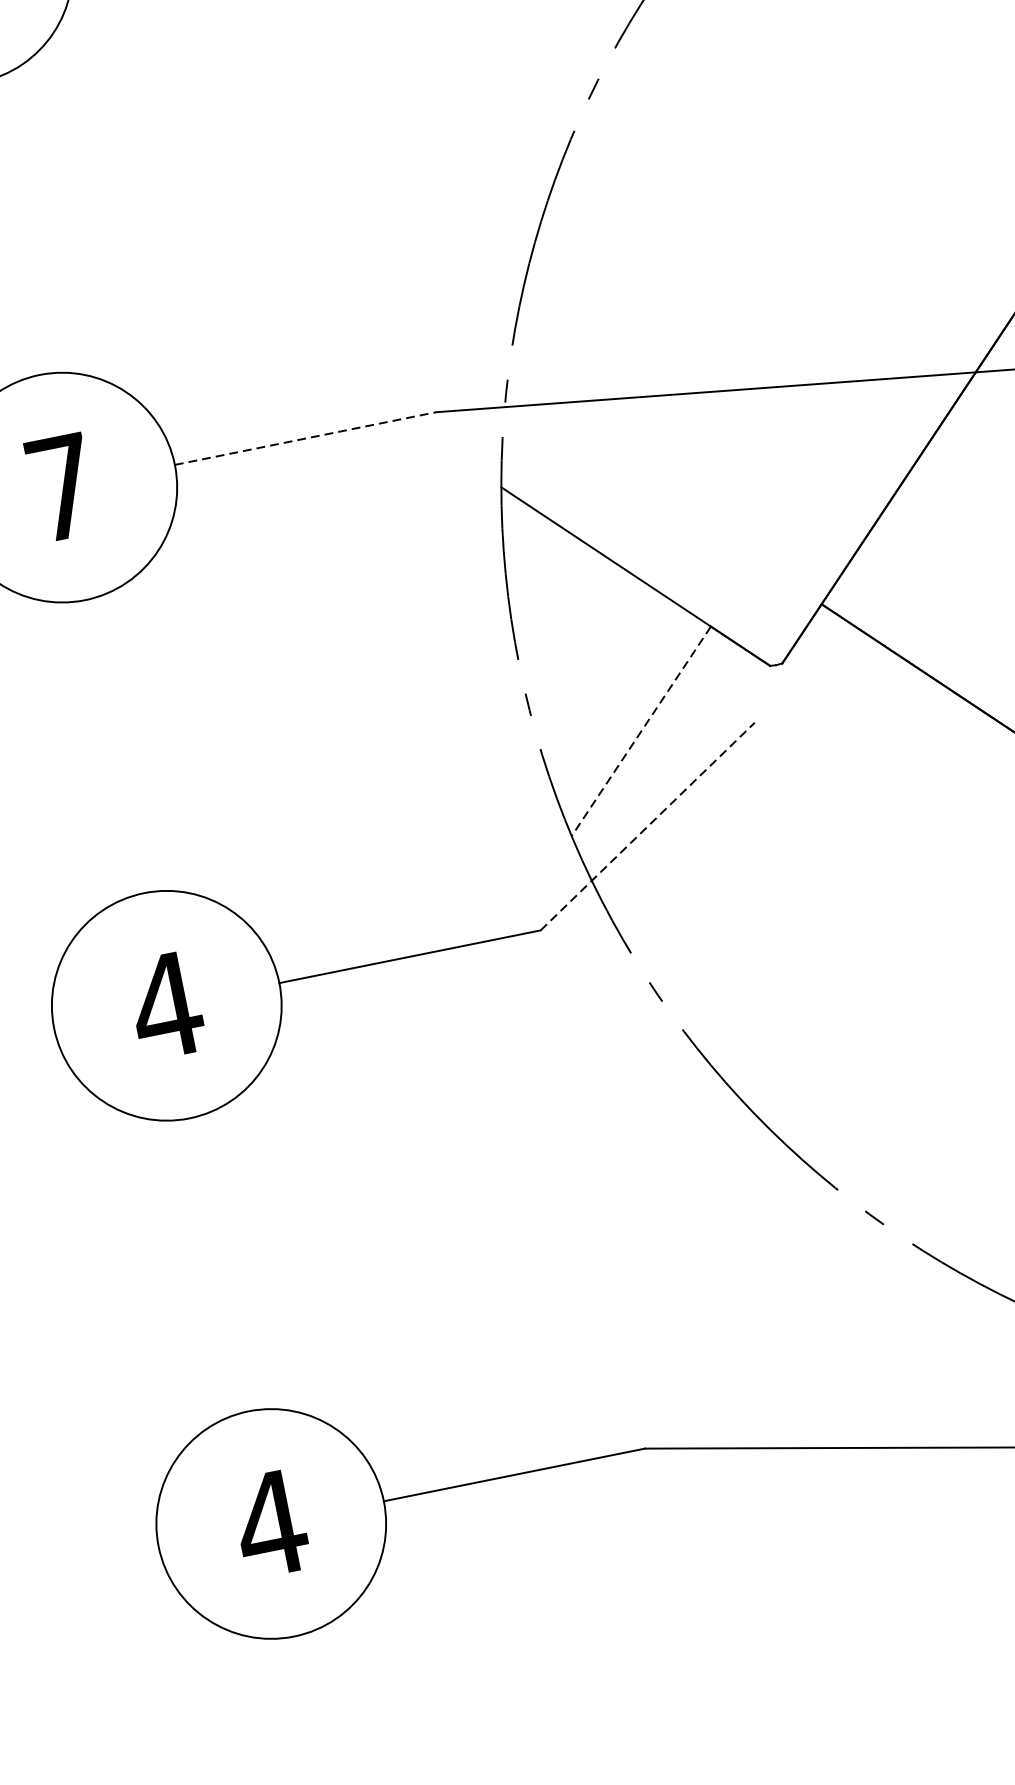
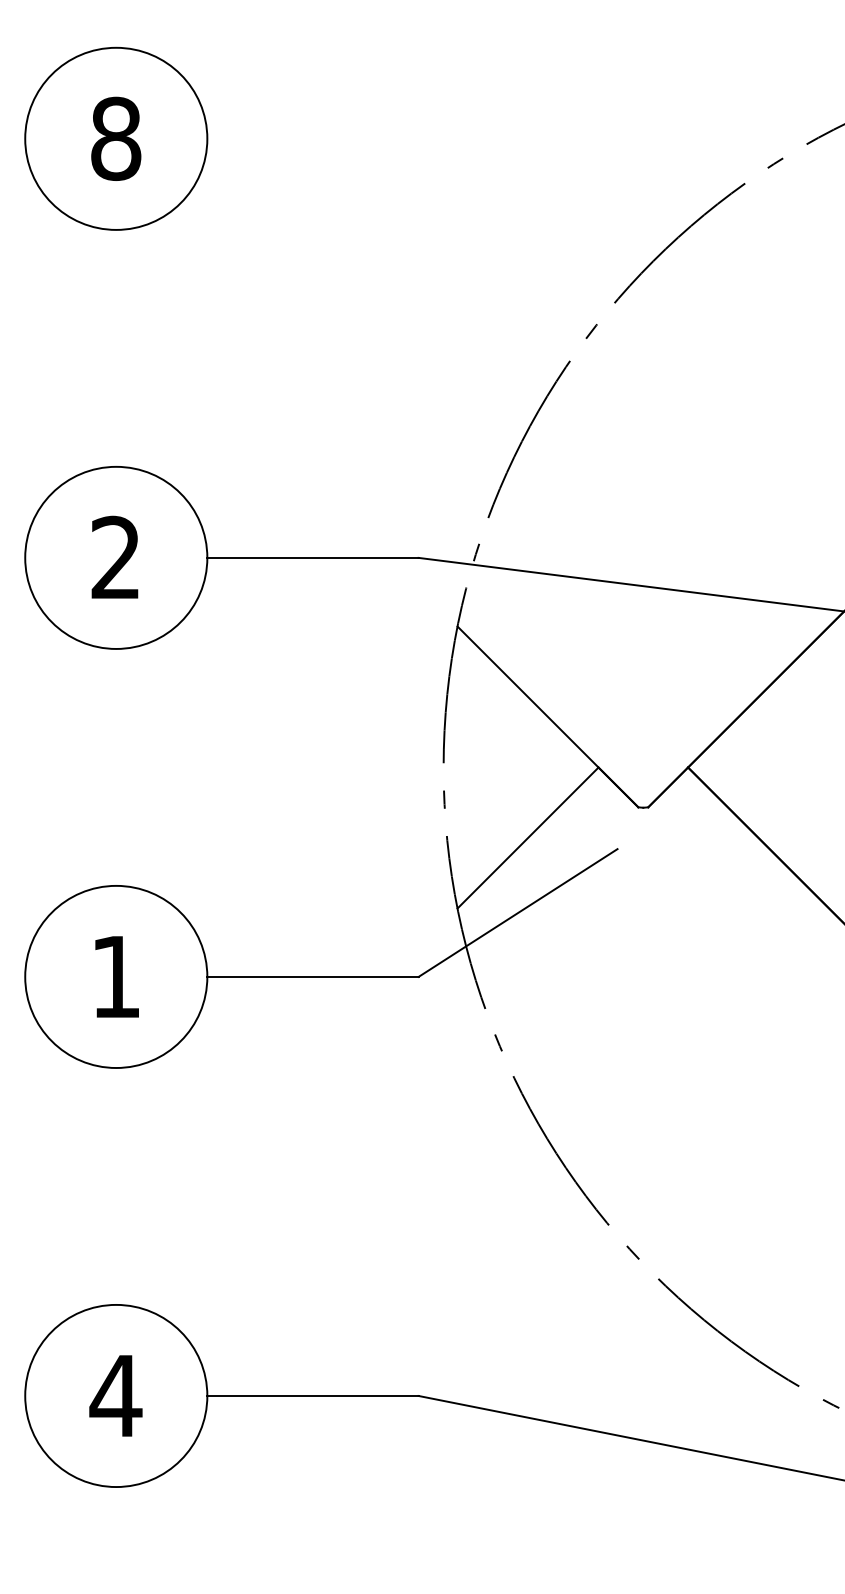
line: (304, 438) -> (312, 557), dashed -> solid
text: (60, 486) -> (115, 556), 7 -> 2
line: (641, 730) -> (528, 837), dashed -> solid
line: (648, 825) -> (518, 912), dashed -> solid
text: (165, 1005) -> (115, 976), 4 -> 1

